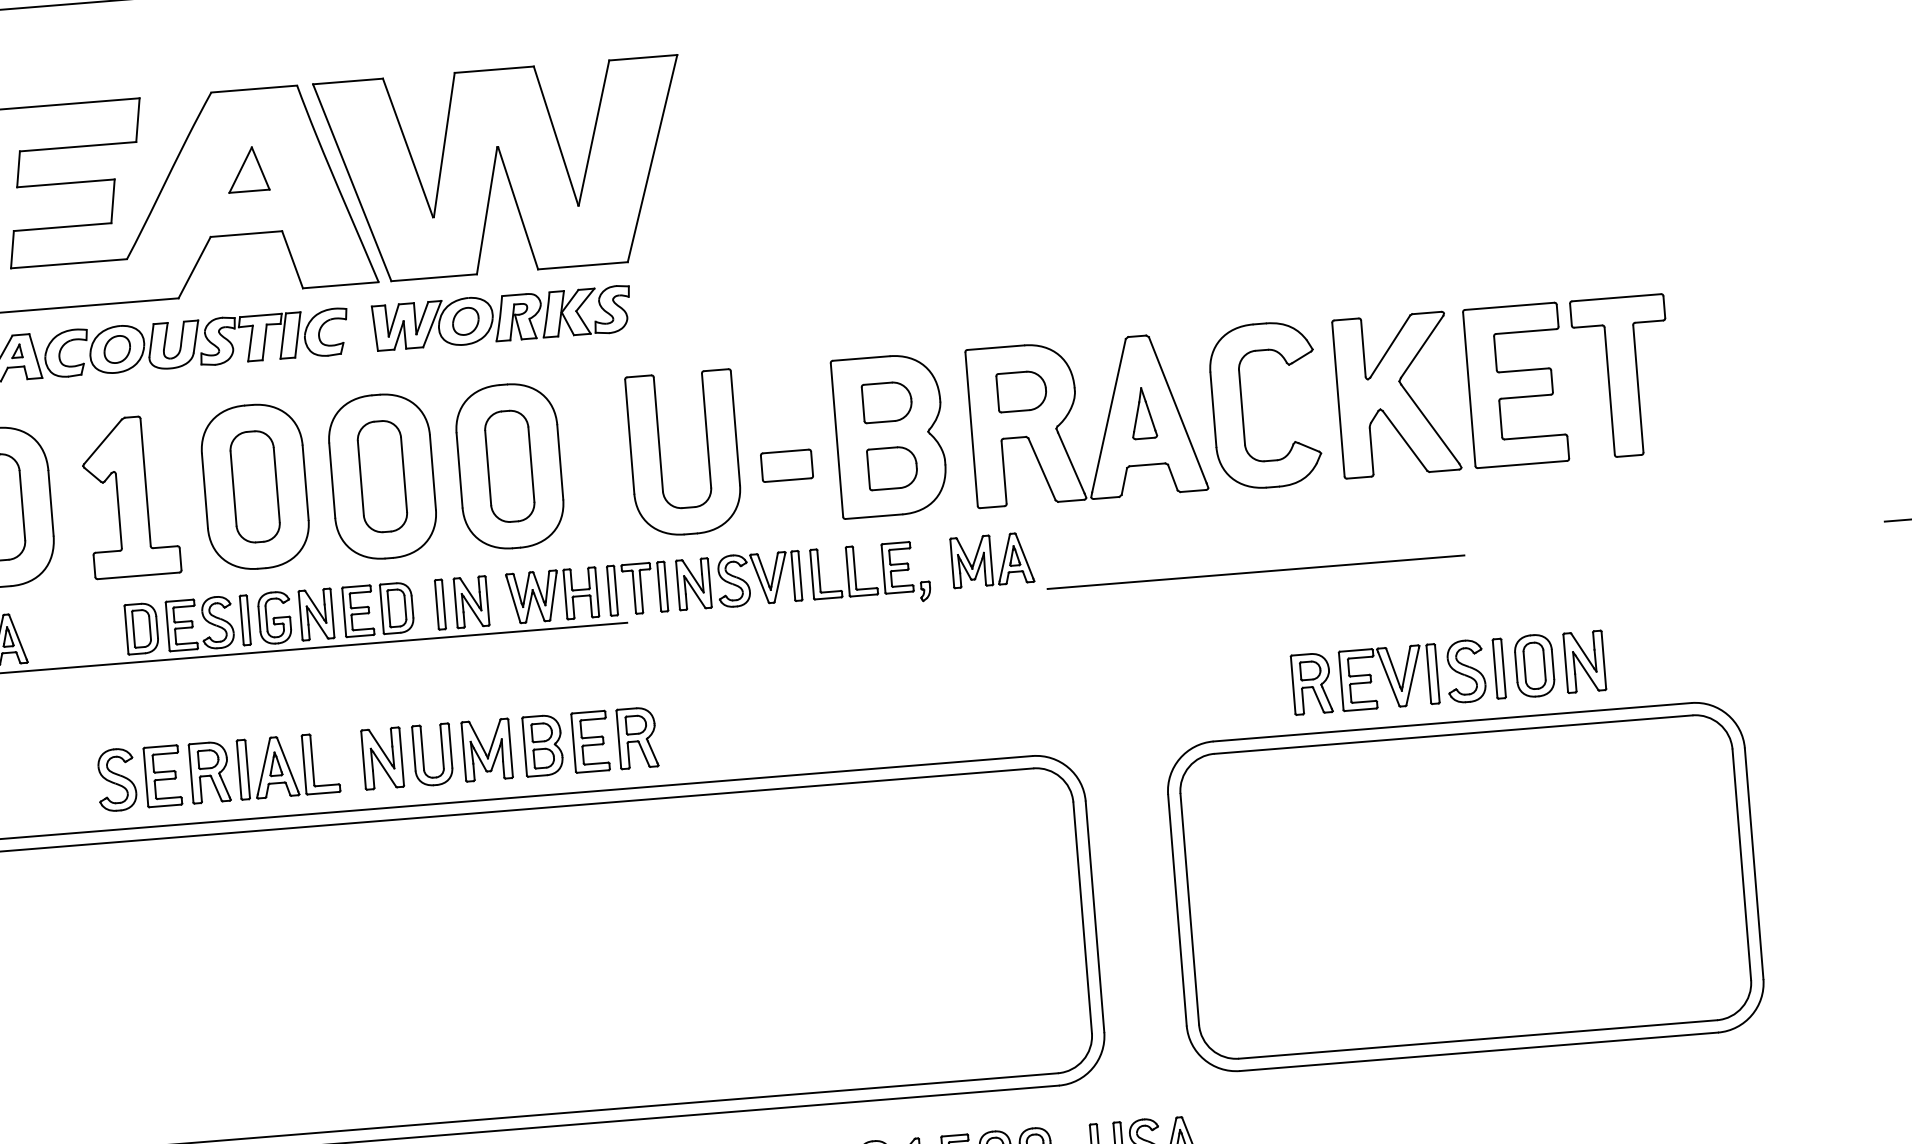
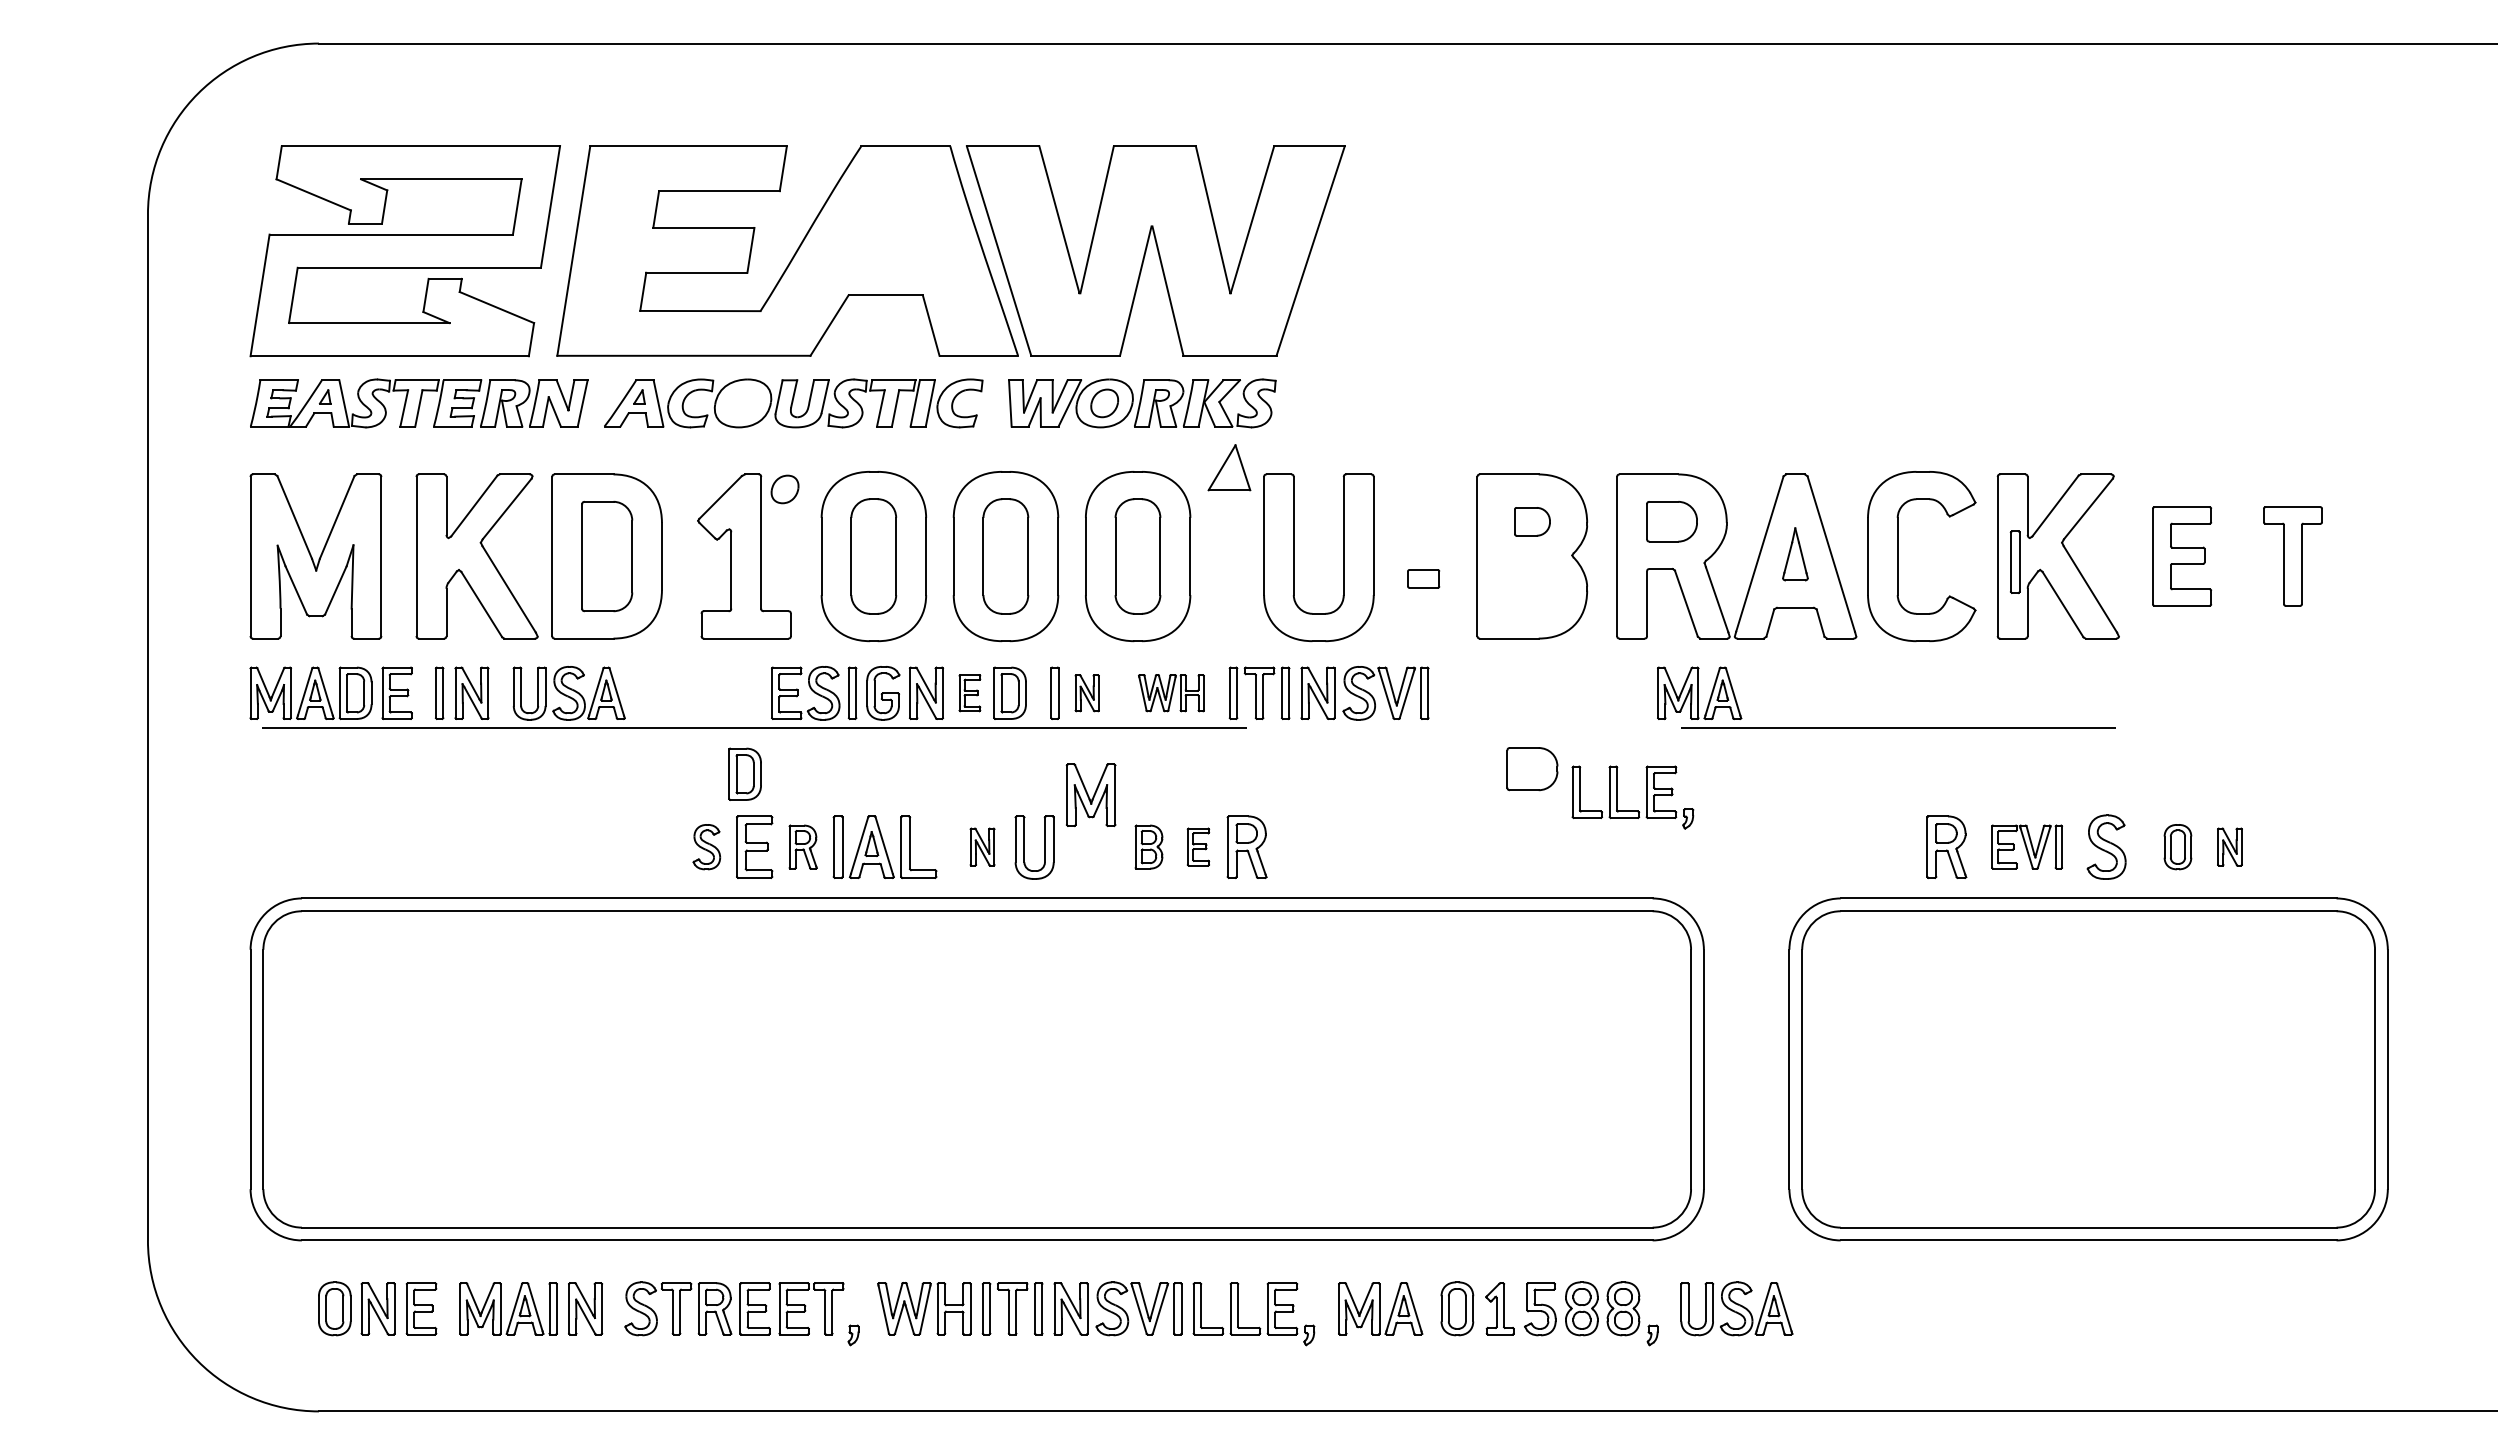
part: (247, 169) -> (1229, 467), moved
part: (116, 349) -> (784, 489), moved
part: (1622, 376) -> (2292, 556), size x0.6
part: (1515, 385) -> (2181, 556), size x0.6
part: (887, 402) -> (1532, 521), size x0.7
part: (786, 465) -> (1423, 578), size x0.6
part: (892, 468) -> (1532, 769), moved
part: (992, 559) -> (1699, 692), moved
part: (871, 587) -> (1632, 810), moved
part: (552, 594) -> (1171, 692), size x0.7
part: (470, 601) -> (1086, 692), size x0.7
part: (357, 610) -> (969, 692), size x0.7
part: (141, 627) -> (744, 773), moved
part: (1584, 661) -> (2229, 846), size x0.6
part: (1534, 665) -> (2177, 846), size x0.7
part: (1498, 668) -> (2014, 561), moved
part: (1388, 676) -> (2026, 846), size x0.7
part: (590, 741) -> (1198, 846), size x0.6
part: (542, 745) -> (1148, 846), size x0.7
part: (486, 749) -> (1090, 794), moved
part: (382, 757) -> (982, 846), size x0.6
part: (208, 771) -> (802, 846), size x0.7
part: (116, 779) -> (706, 846), size x0.7

